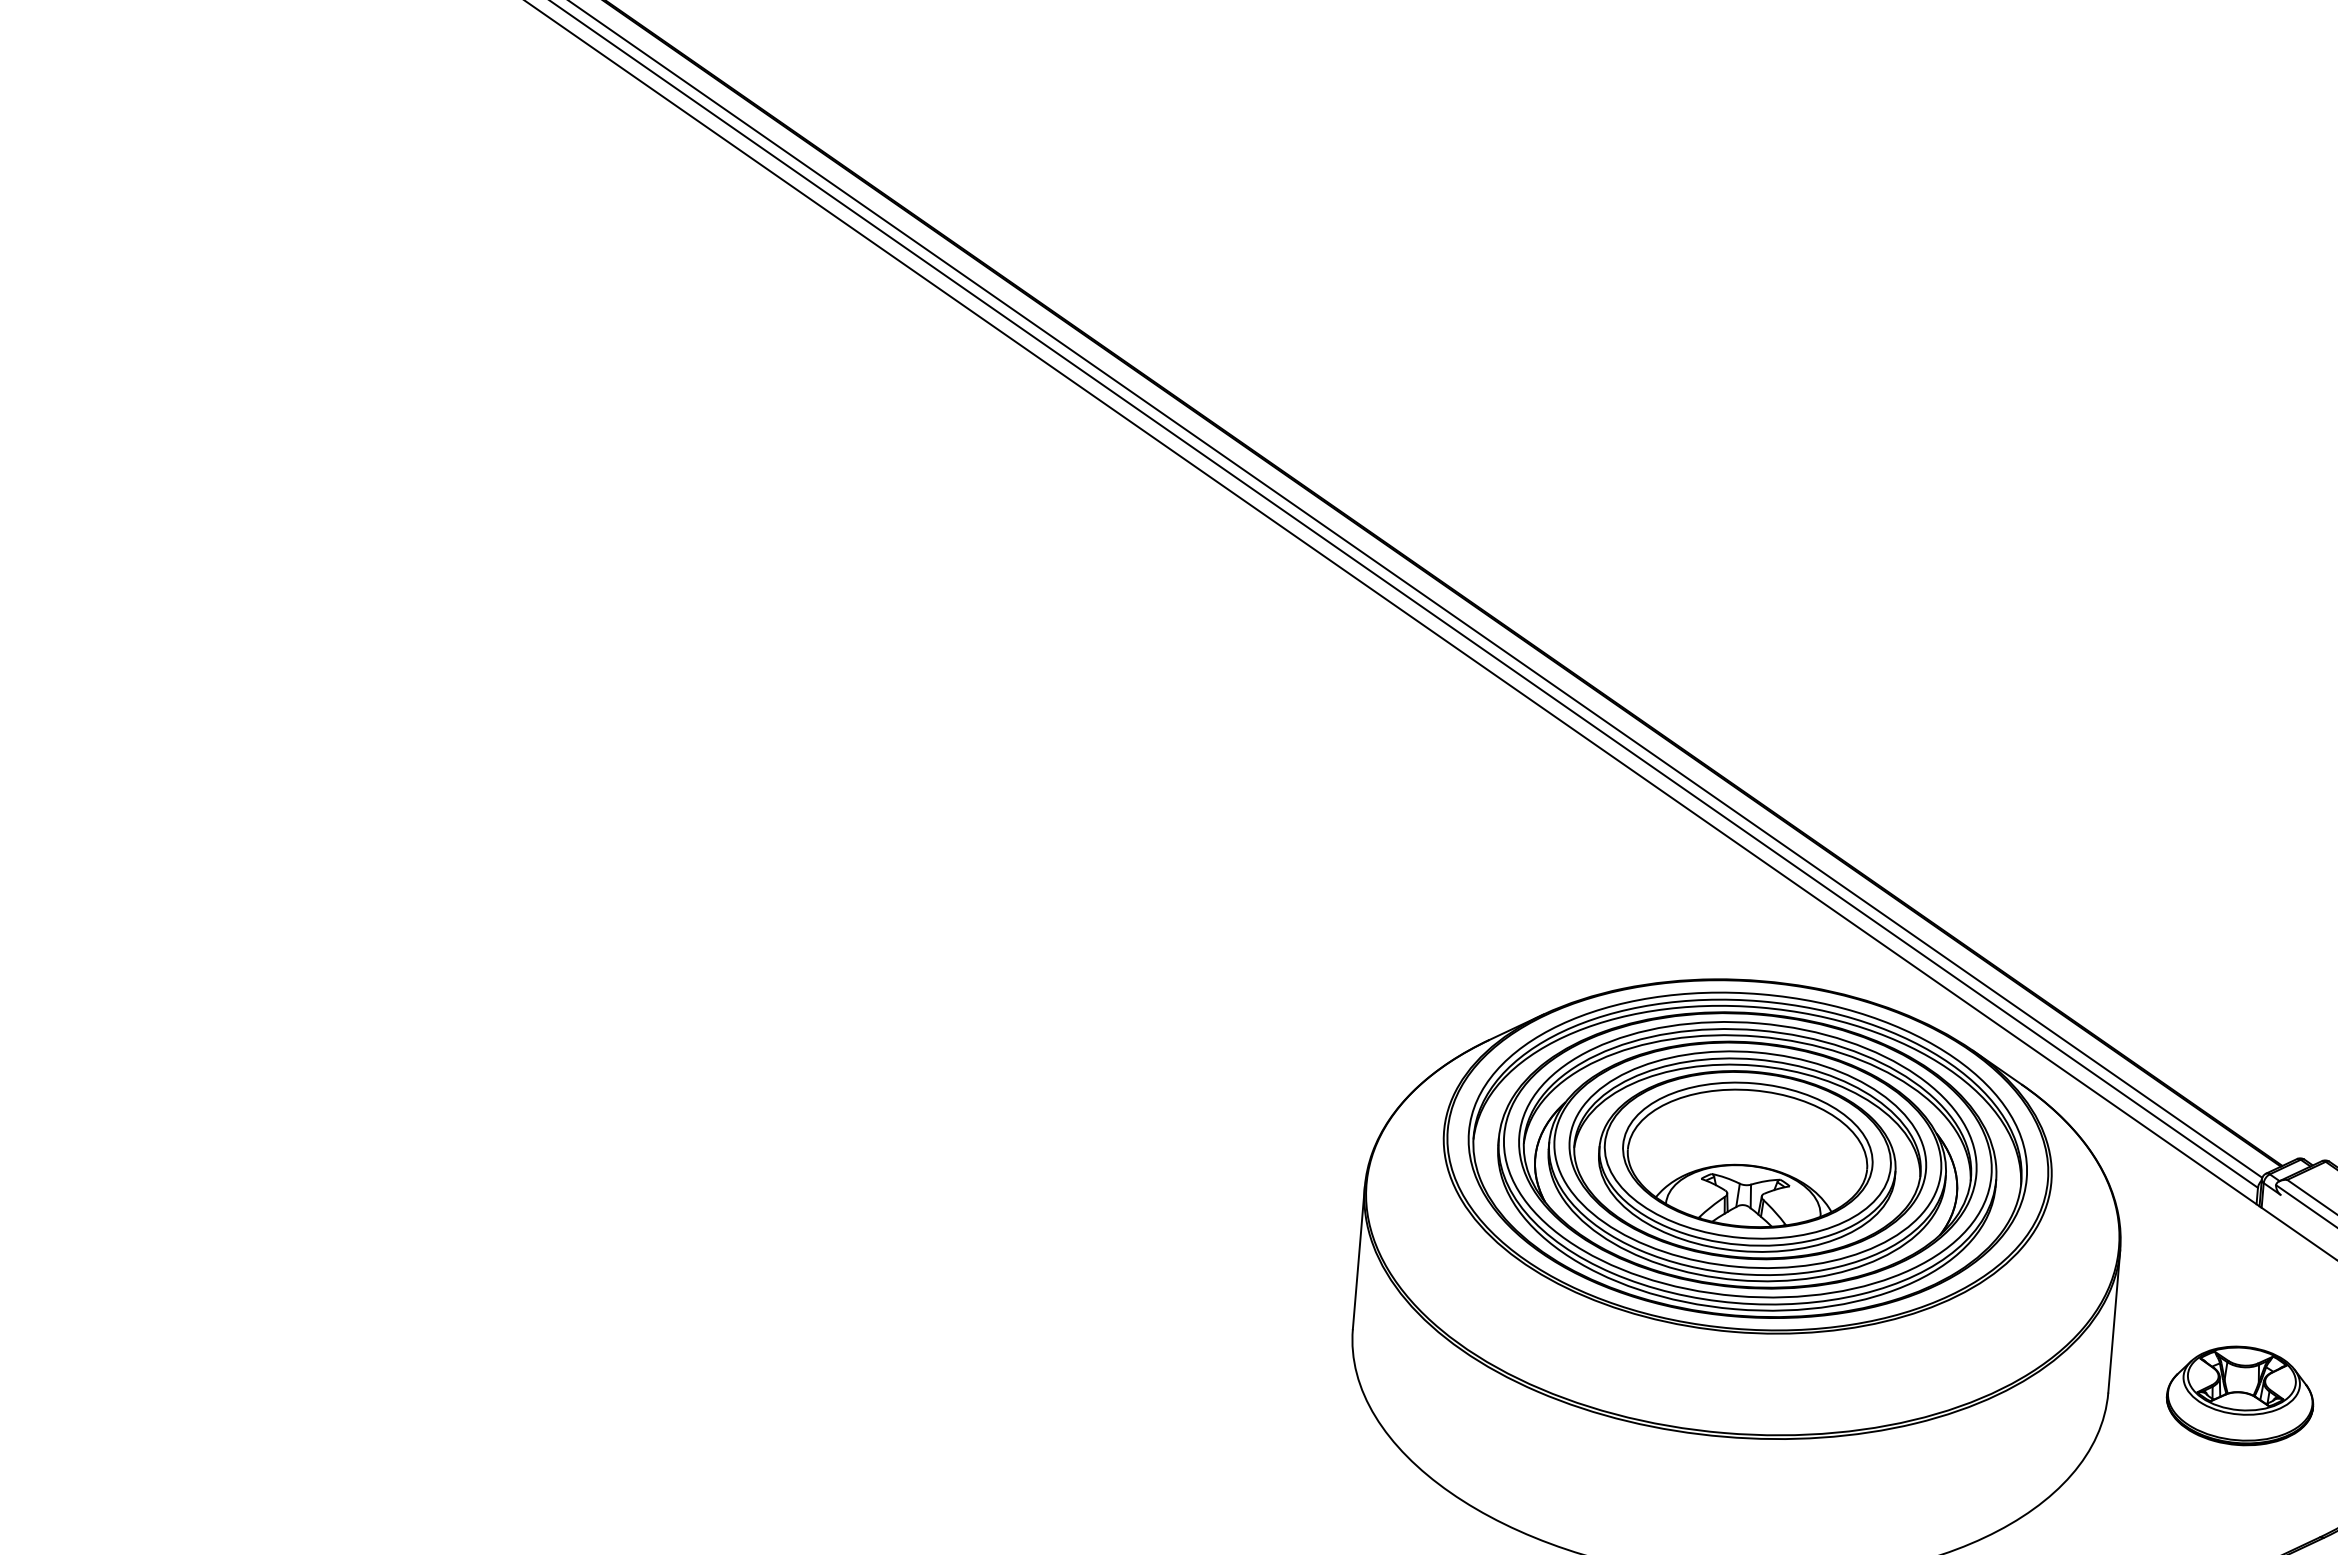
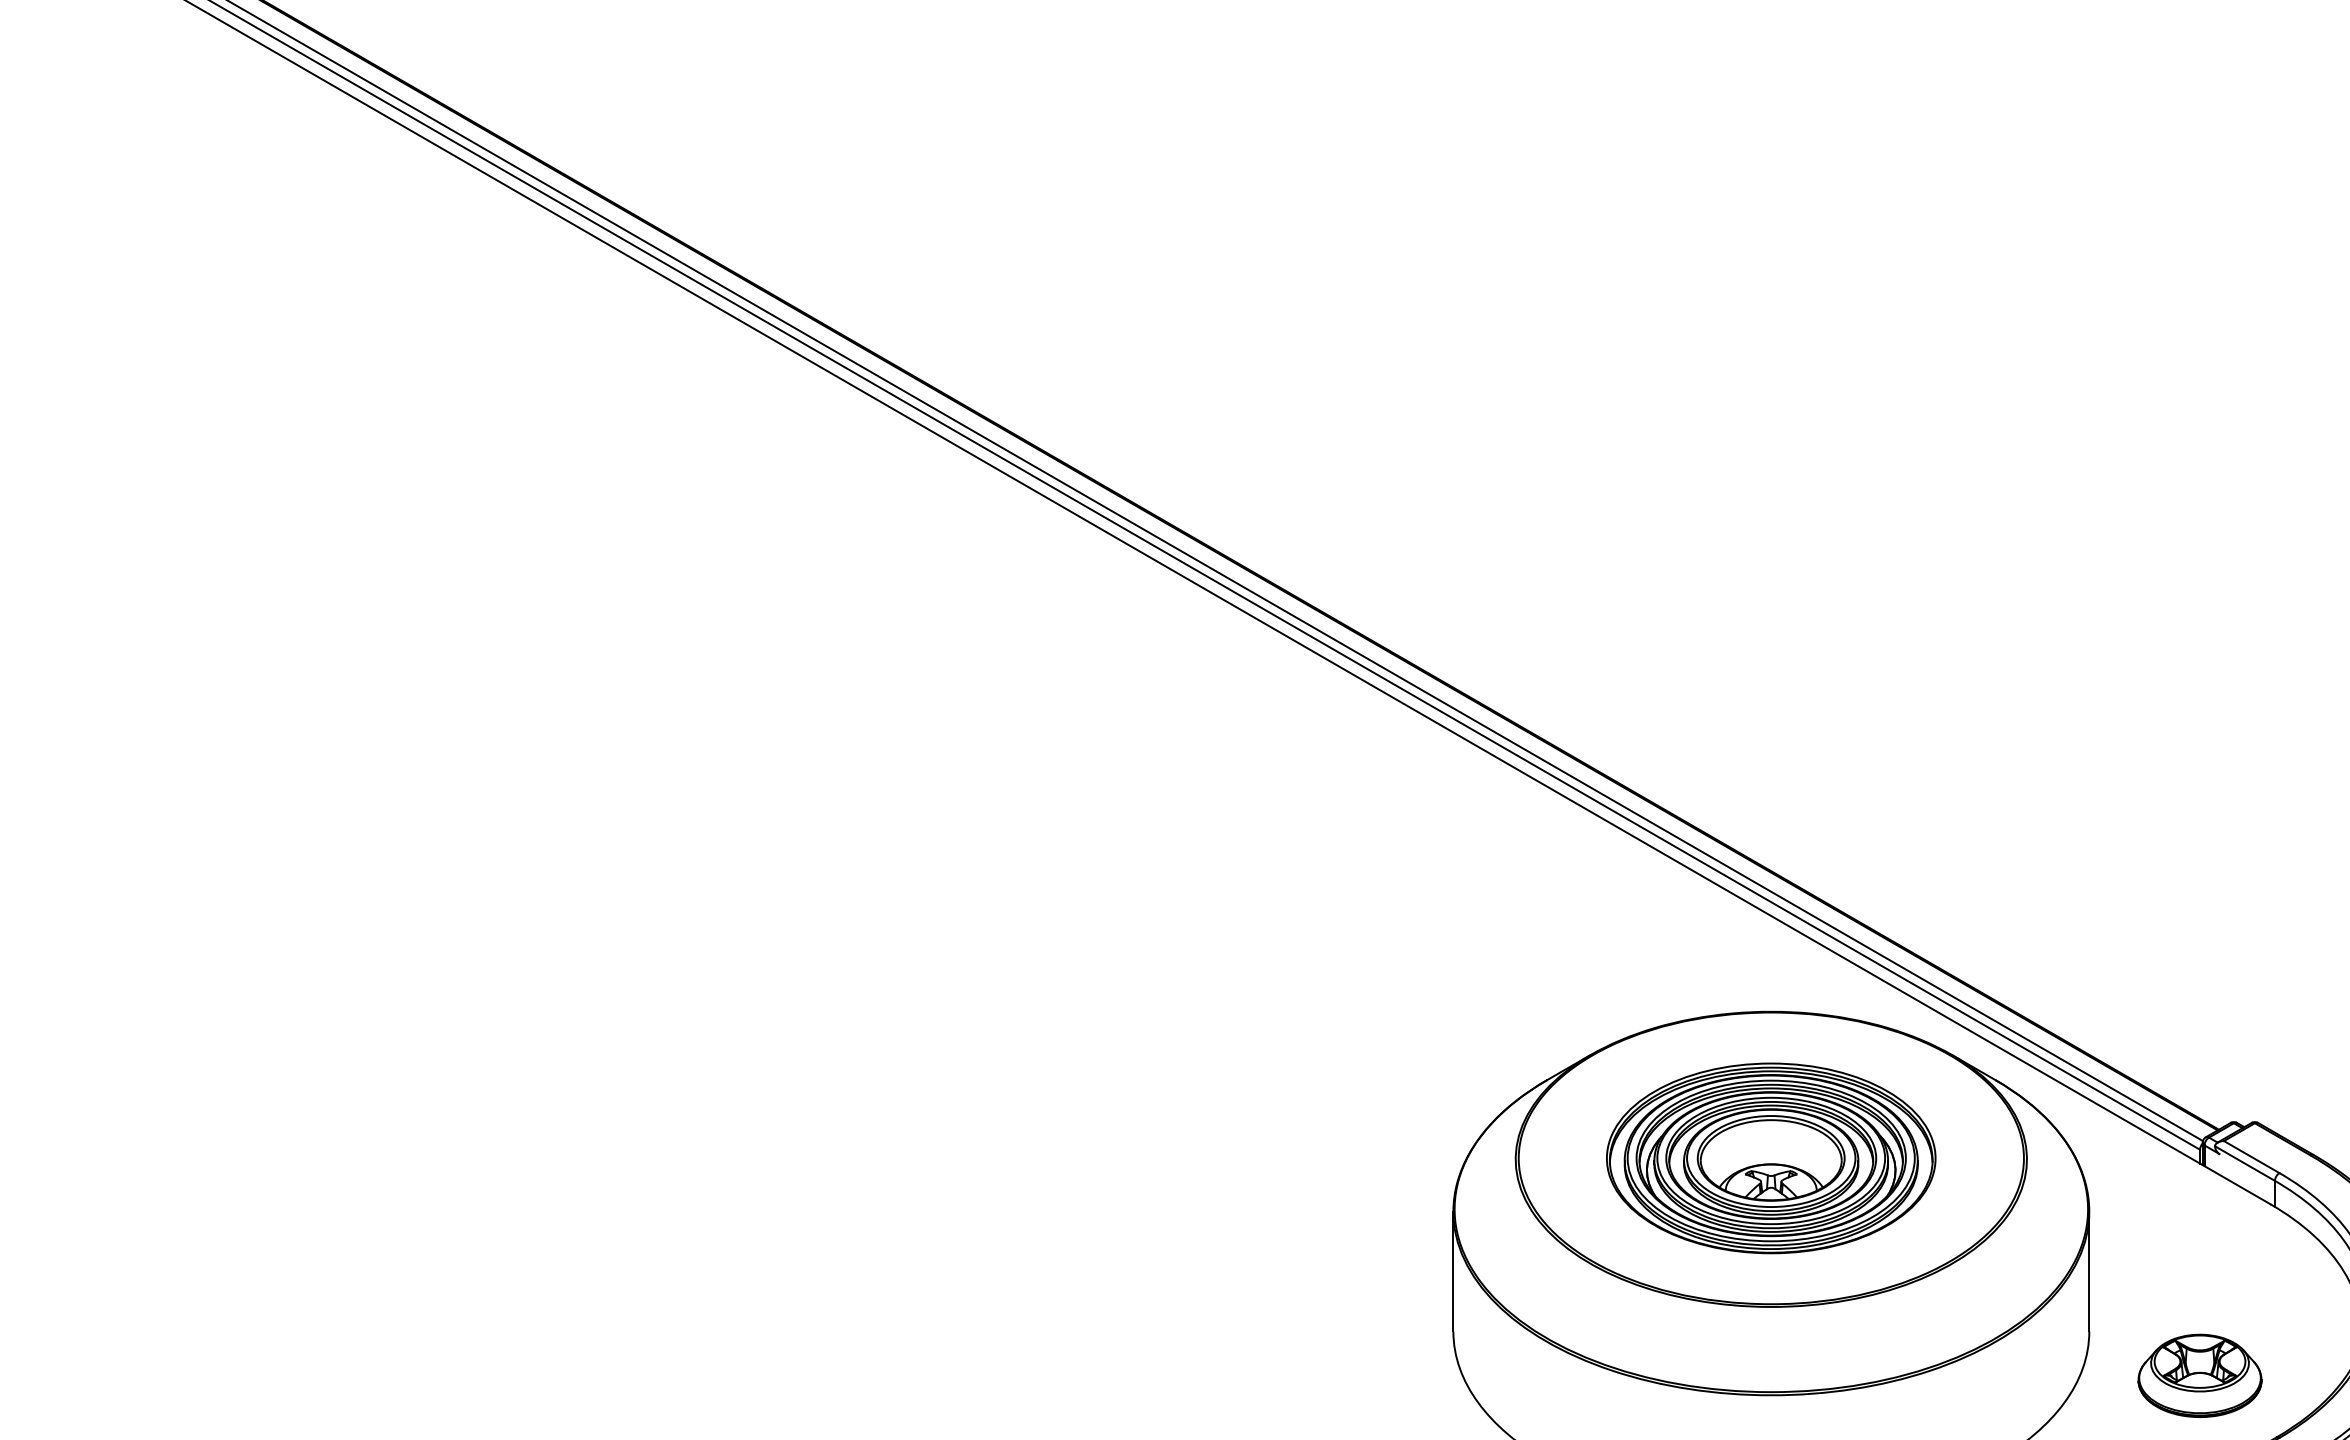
part: (1746, 1155) -> (1770, 1158), size x0.7
part: (2239, 1395) -> (2199, 1375), moved

